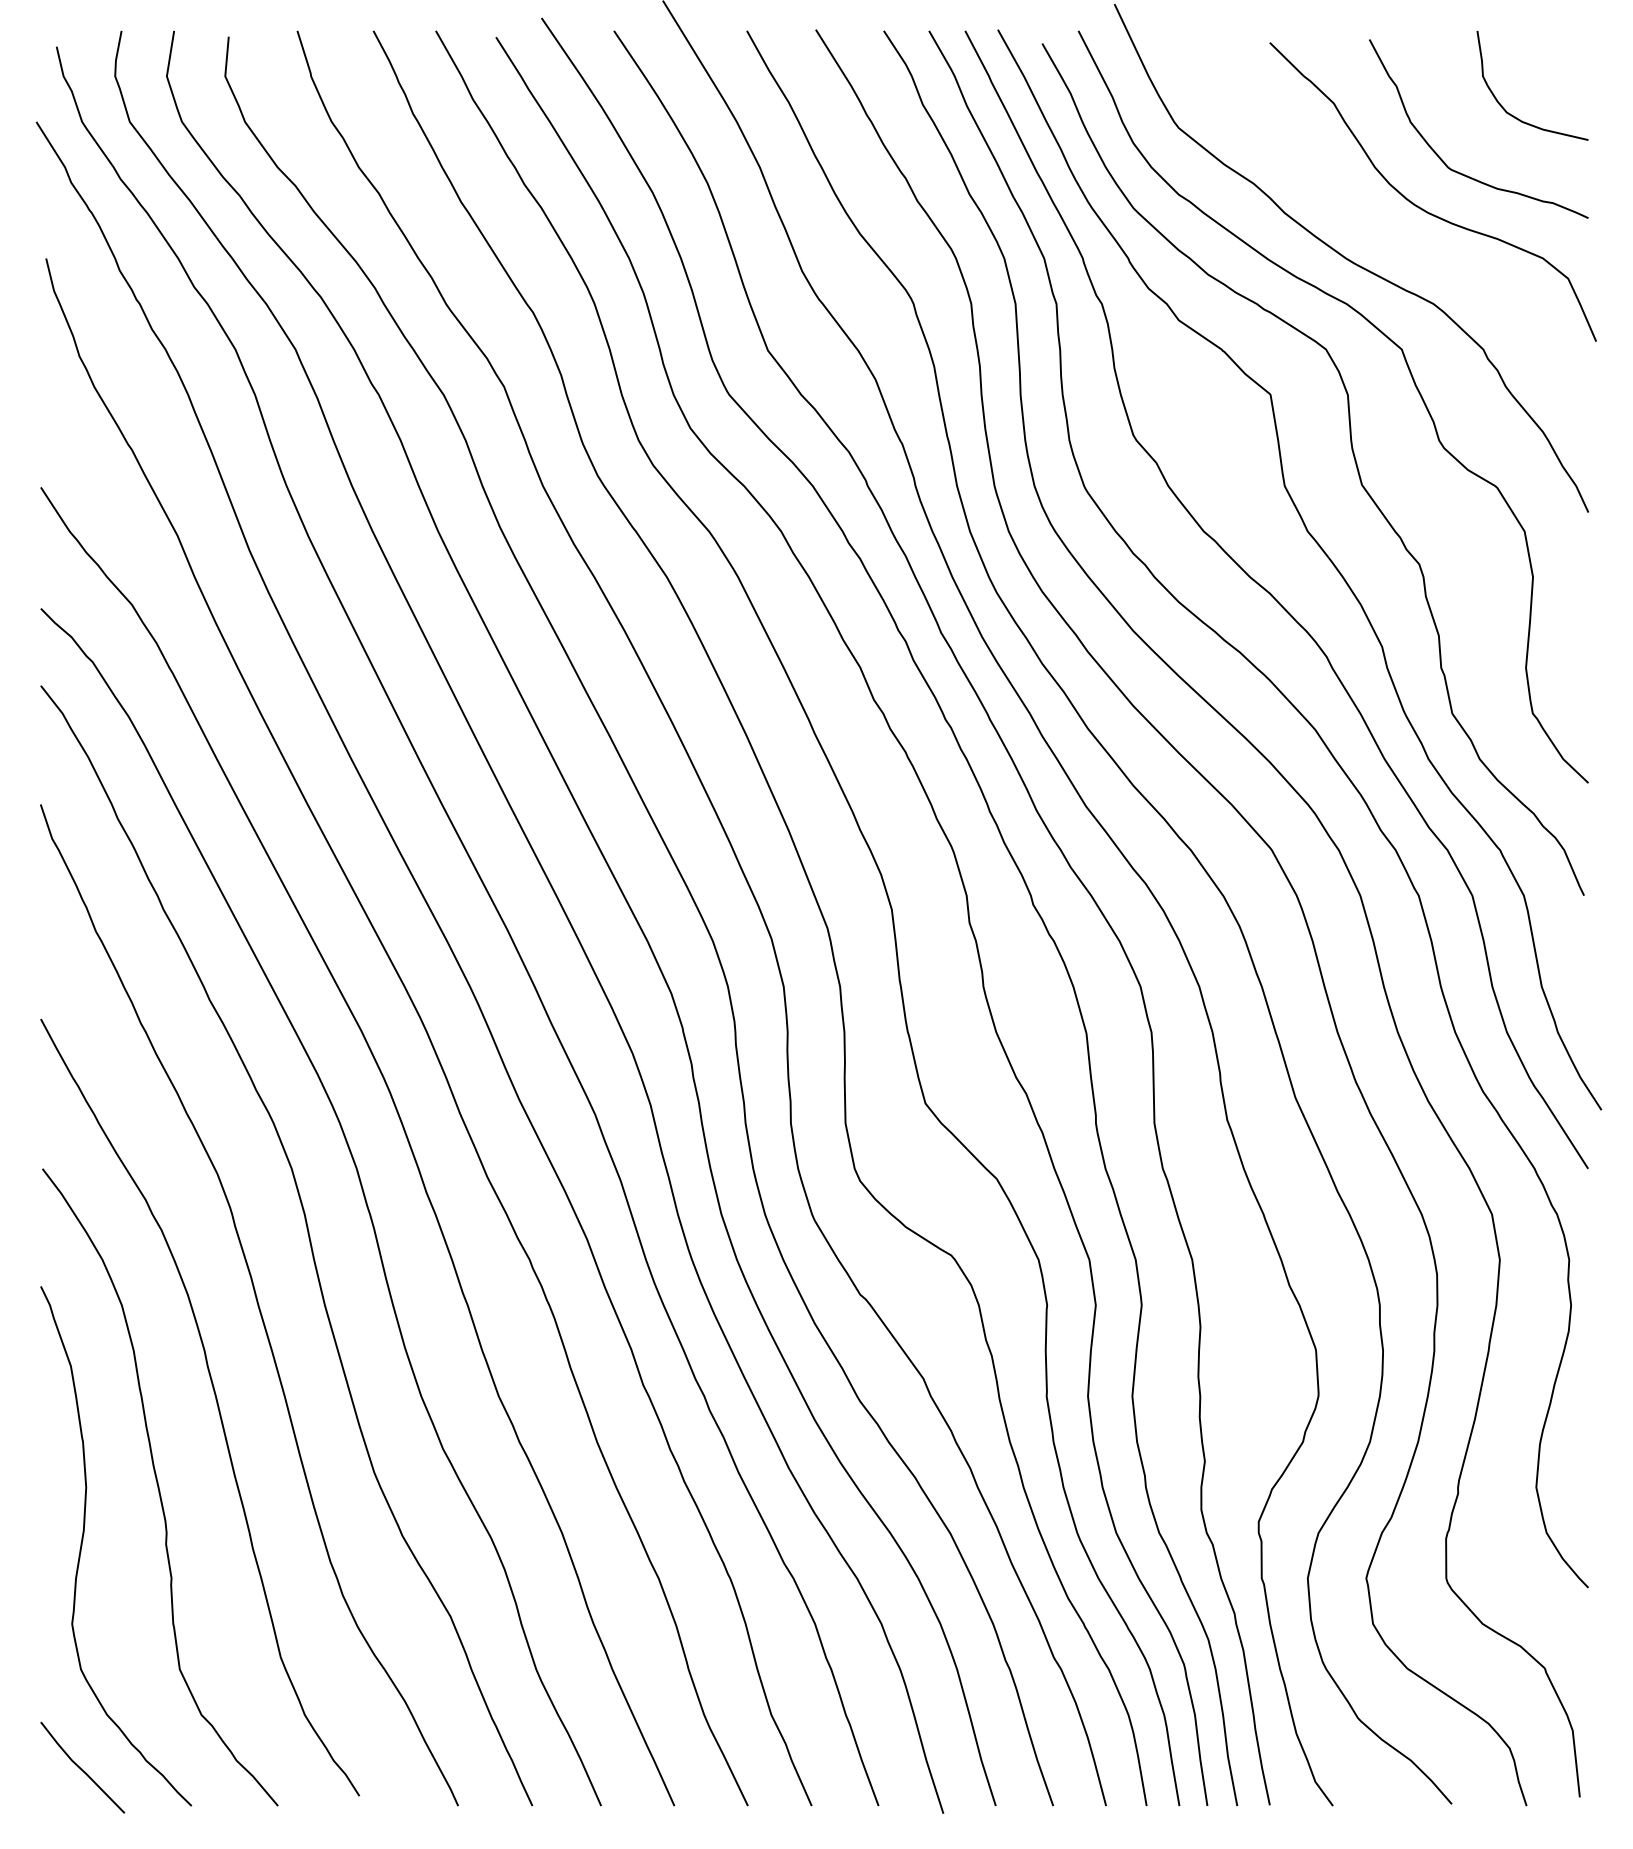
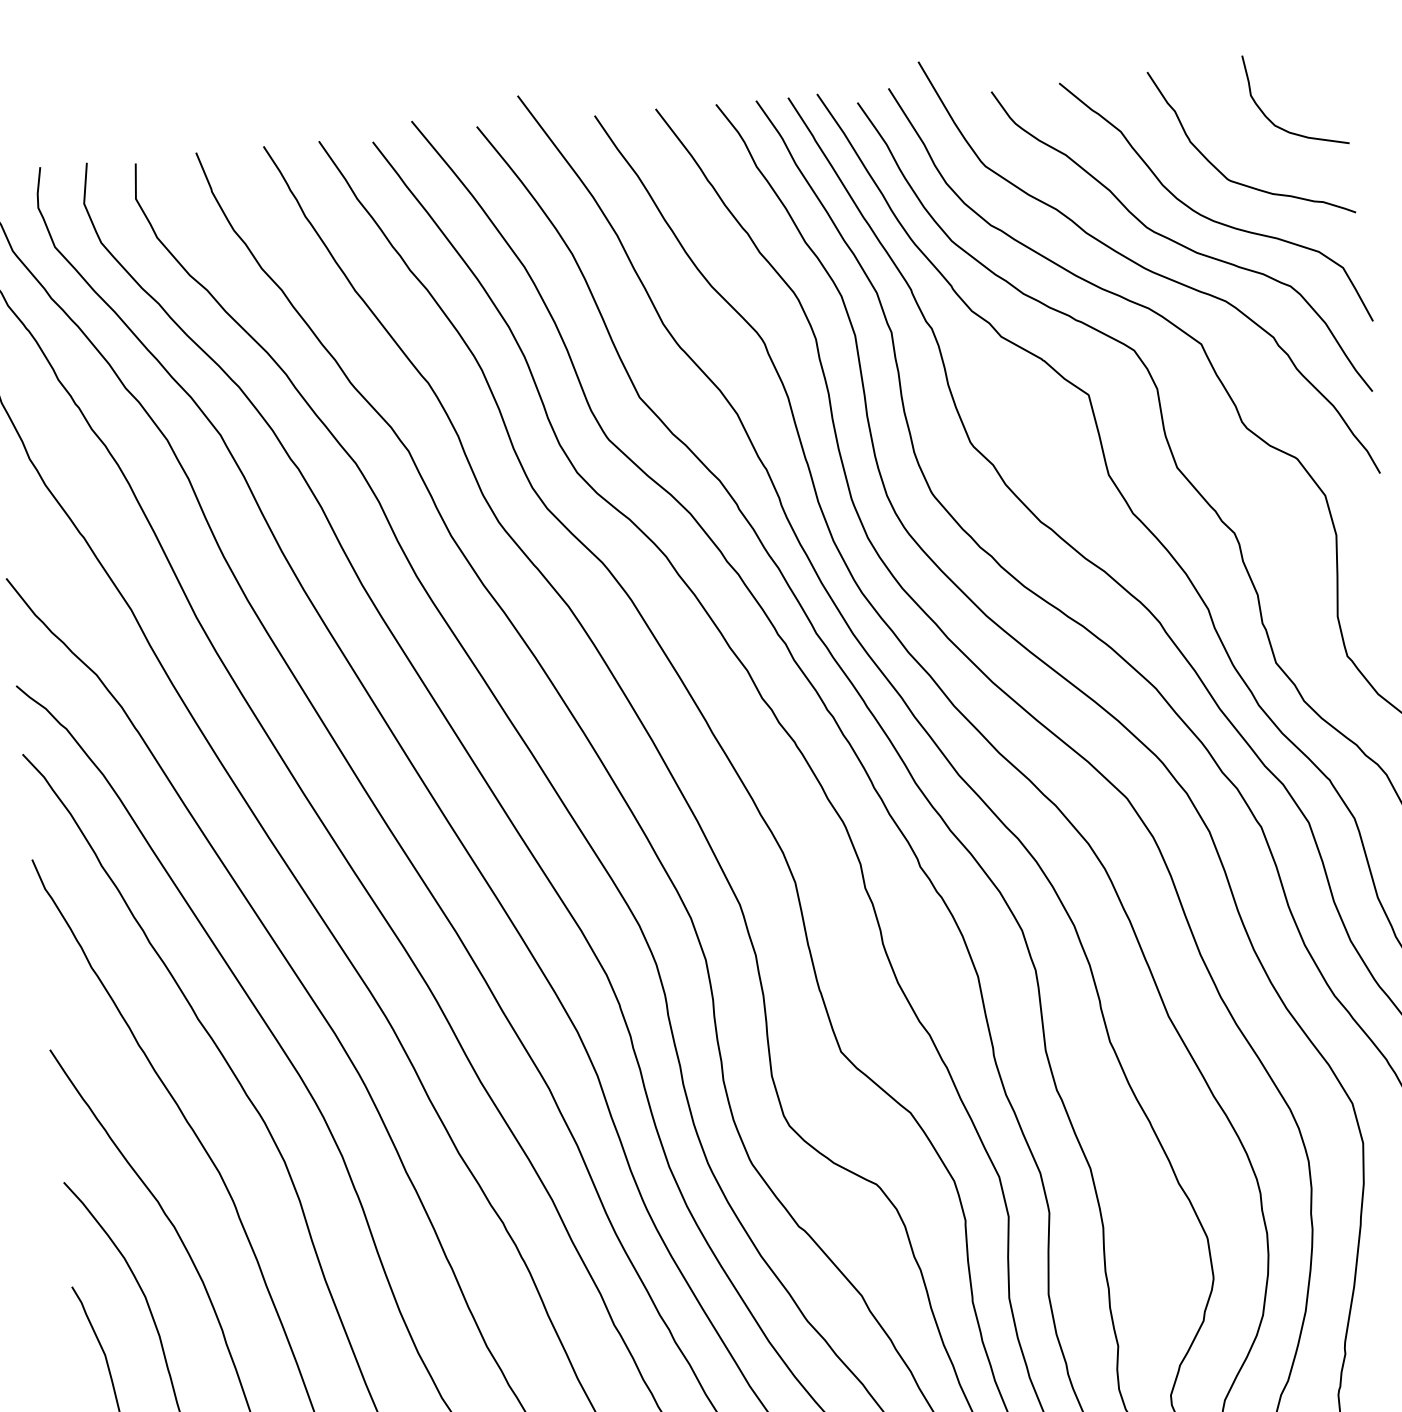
curve: (1388, 234) -> (1180, 243), added

